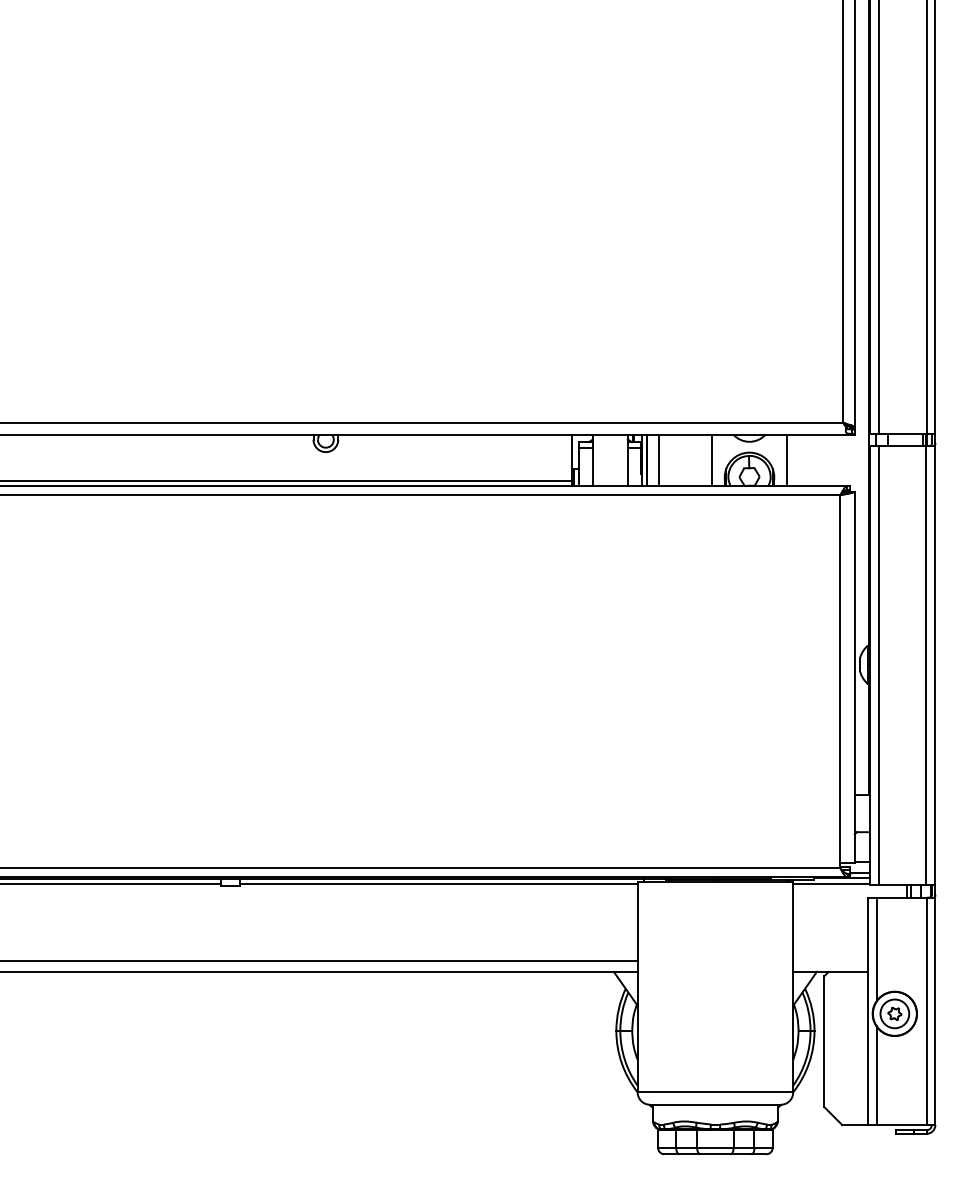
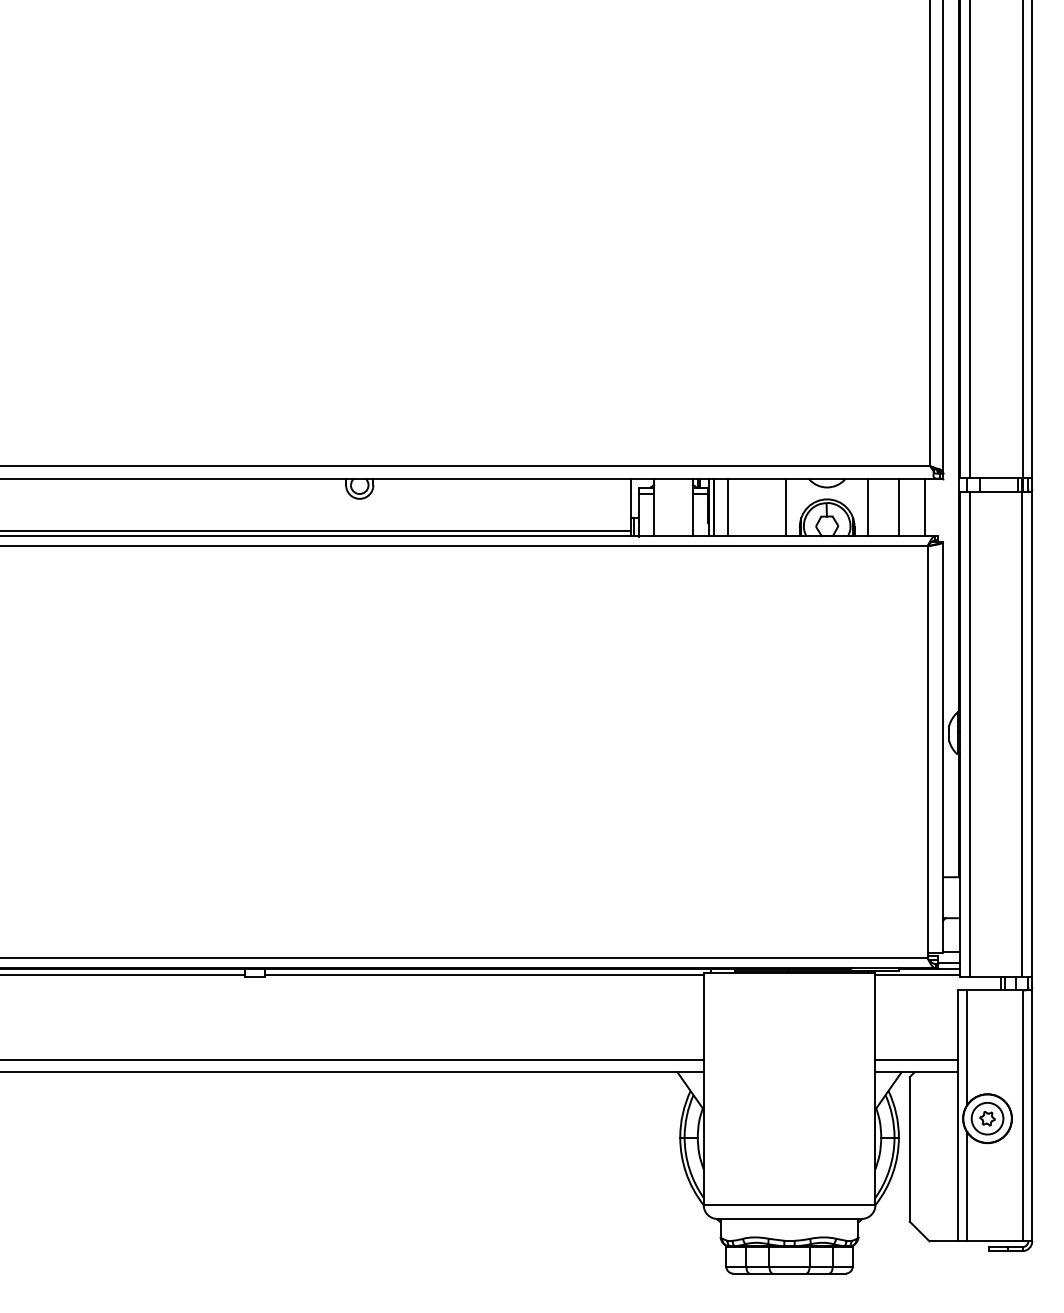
line: (815, 459) -> (899, 507), added
line: (838, 459) -> (925, 507), added
line: (830, 961) -> (916, 1060), added

